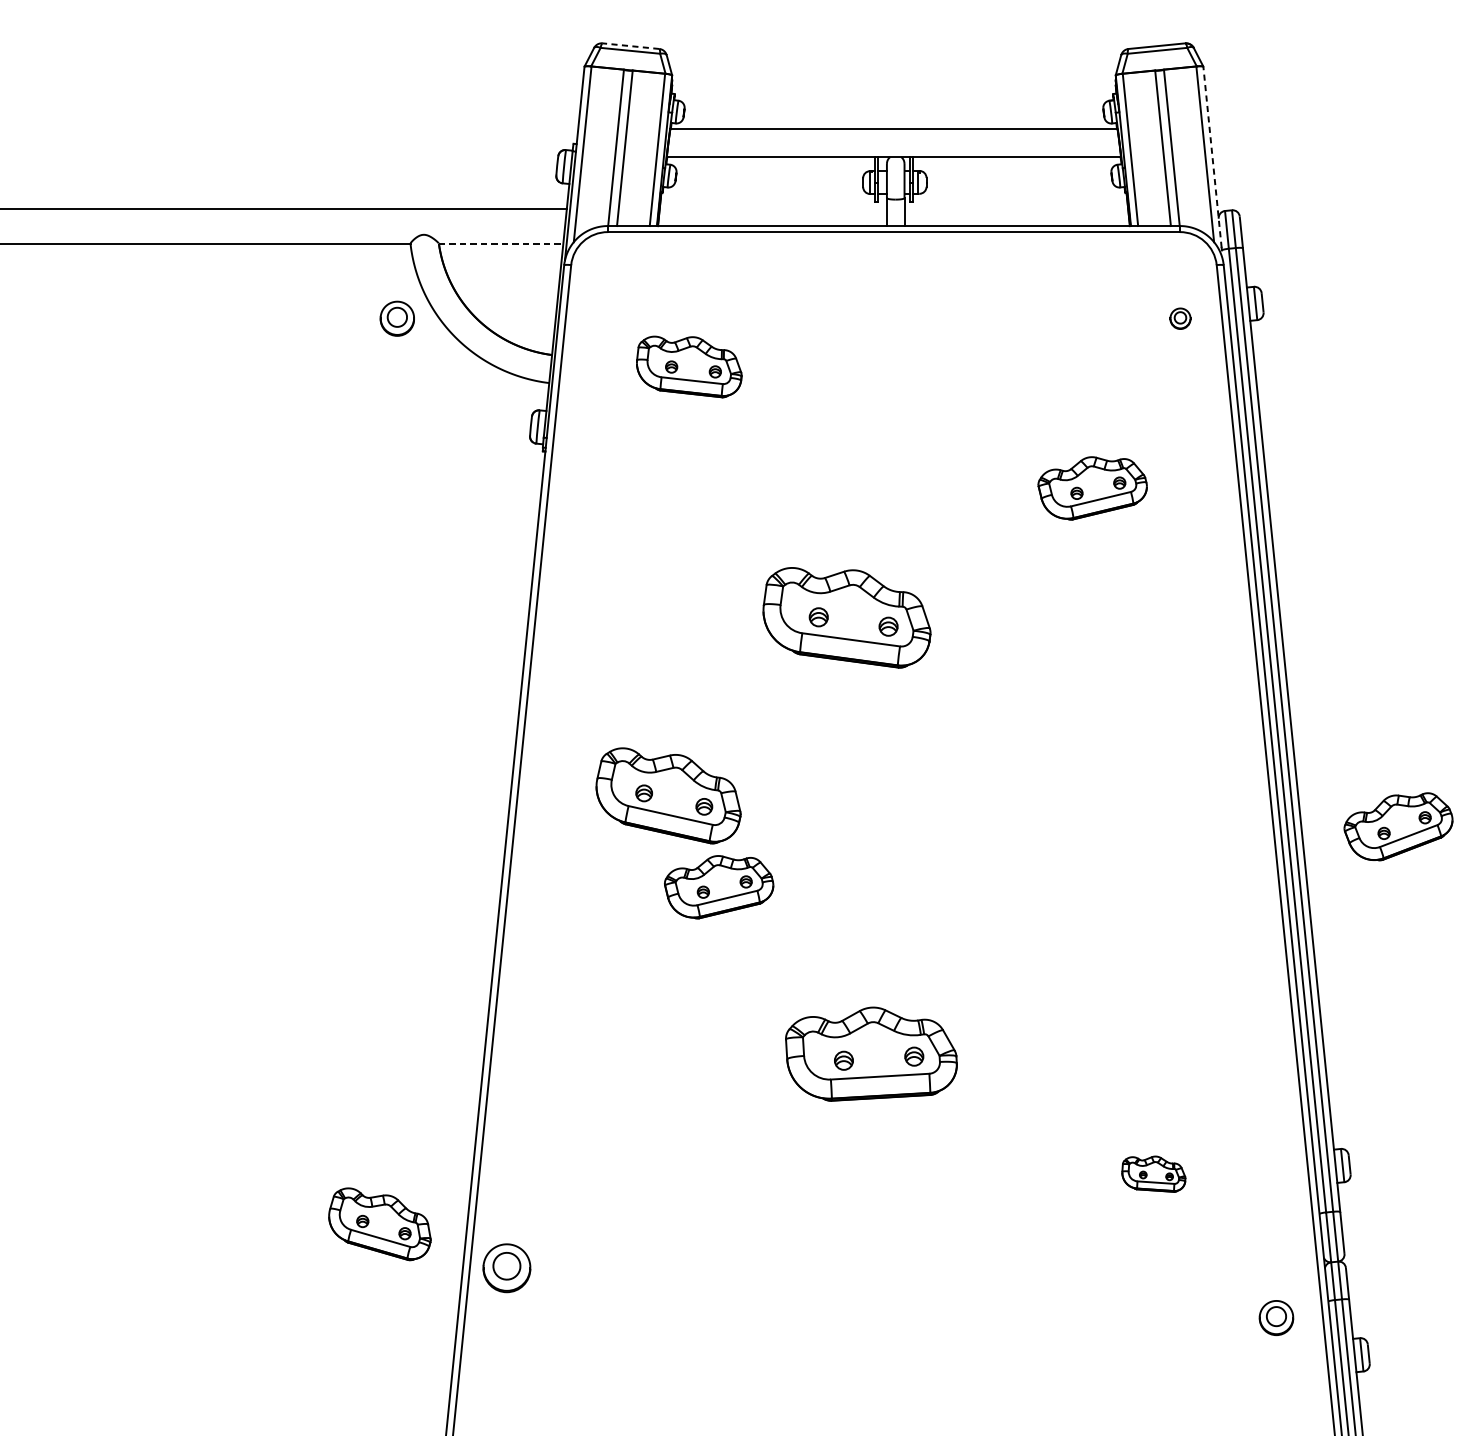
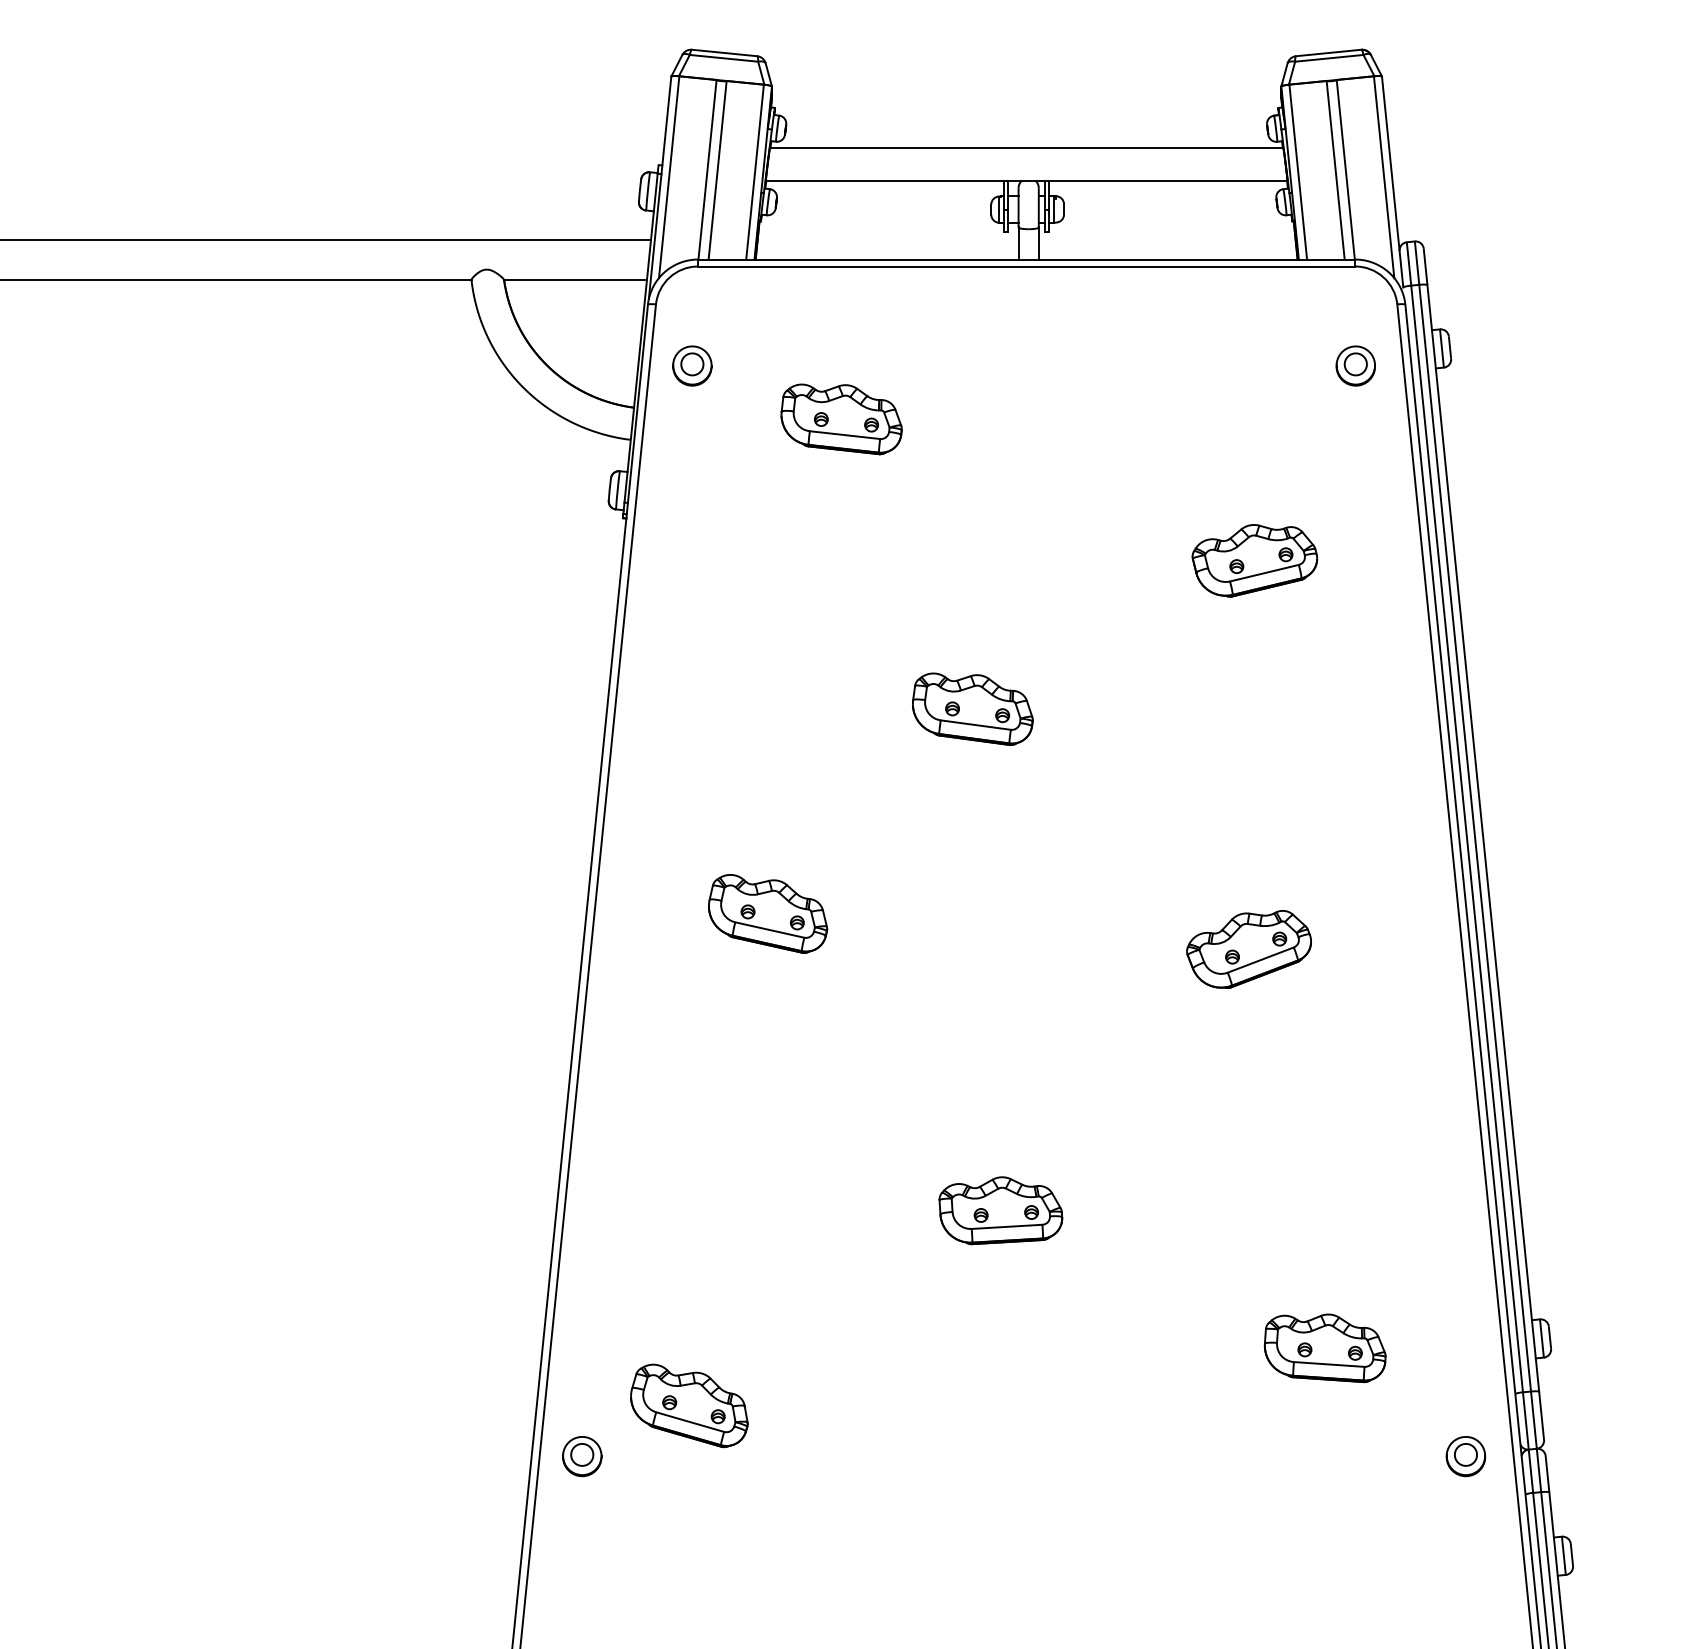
line: (630, 46) -> (724, 53), dashed -> solid
line: (1212, 157) -> (1392, 180), dashed -> solid
line: (501, 244) -> (576, 280), dashed -> solid
part: (397, 318) -> (692, 365), moved
part: (1180, 318) -> (1355, 365), size x1.67
part: (689, 367) -> (841, 419), moved
part: (846, 616) -> (972, 708), size x0.62
part: (669, 795) -> (768, 913), size x0.71
part: (1398, 826) -> (1248, 949), moved
part: (718, 886) -> (825, 1018), removed
part: (871, 1054) -> (1000, 1210), size x0.62
part: (1153, 1174) -> (1324, 1348), size x1.67
part: (380, 1223) -> (689, 1405), moved
part: (507, 1268) -> (582, 1456), size x0.71
part: (1276, 1317) -> (1465, 1456), moved

